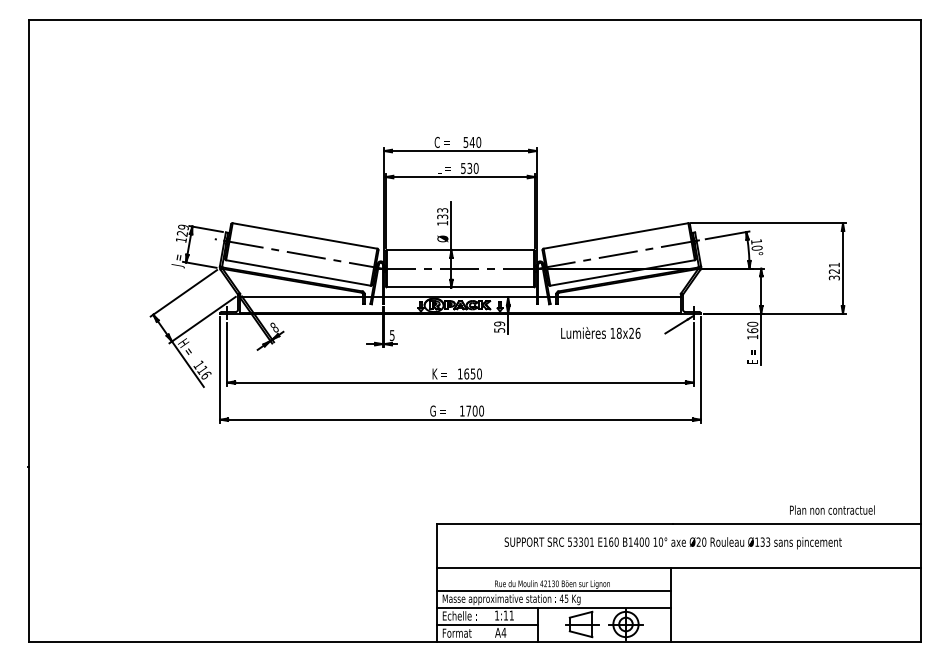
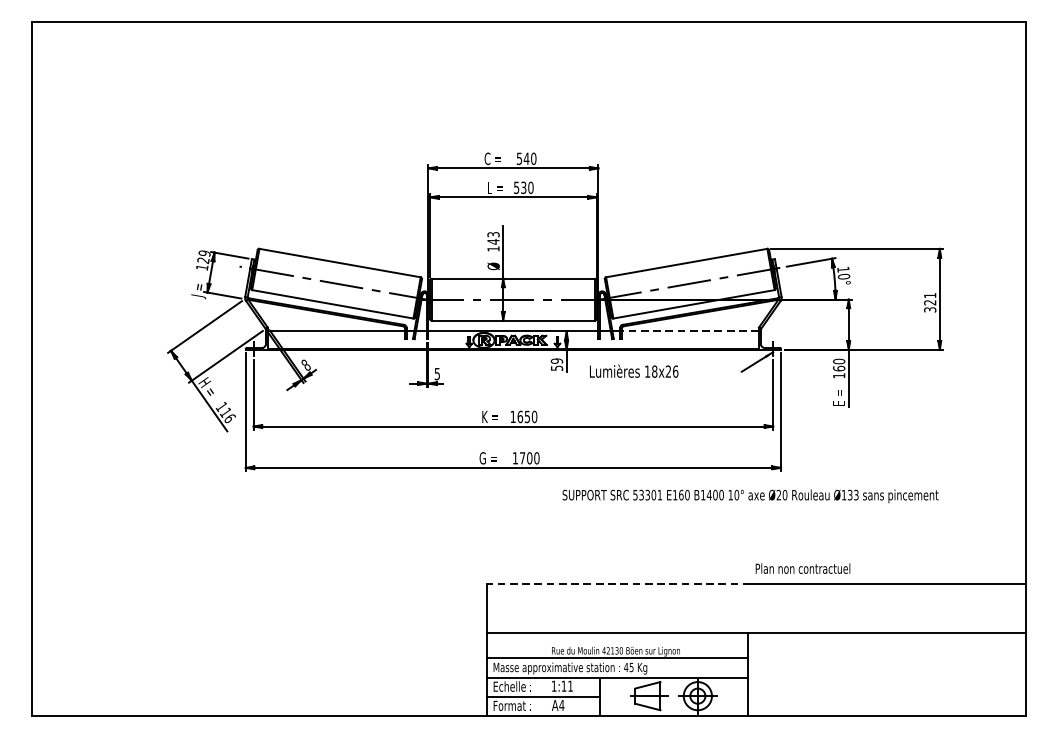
text: (442, 216) -> (493, 241), 133 -> 143
line: (619, 297) -> (690, 331), solid -> dashed
text: (600, 332) -> (633, 370), moved
text: (832, 509) -> (803, 567), moved
line: (554, 523) -> (618, 583), solid -> dashed
text: (672, 543) -> (749, 496), moved

